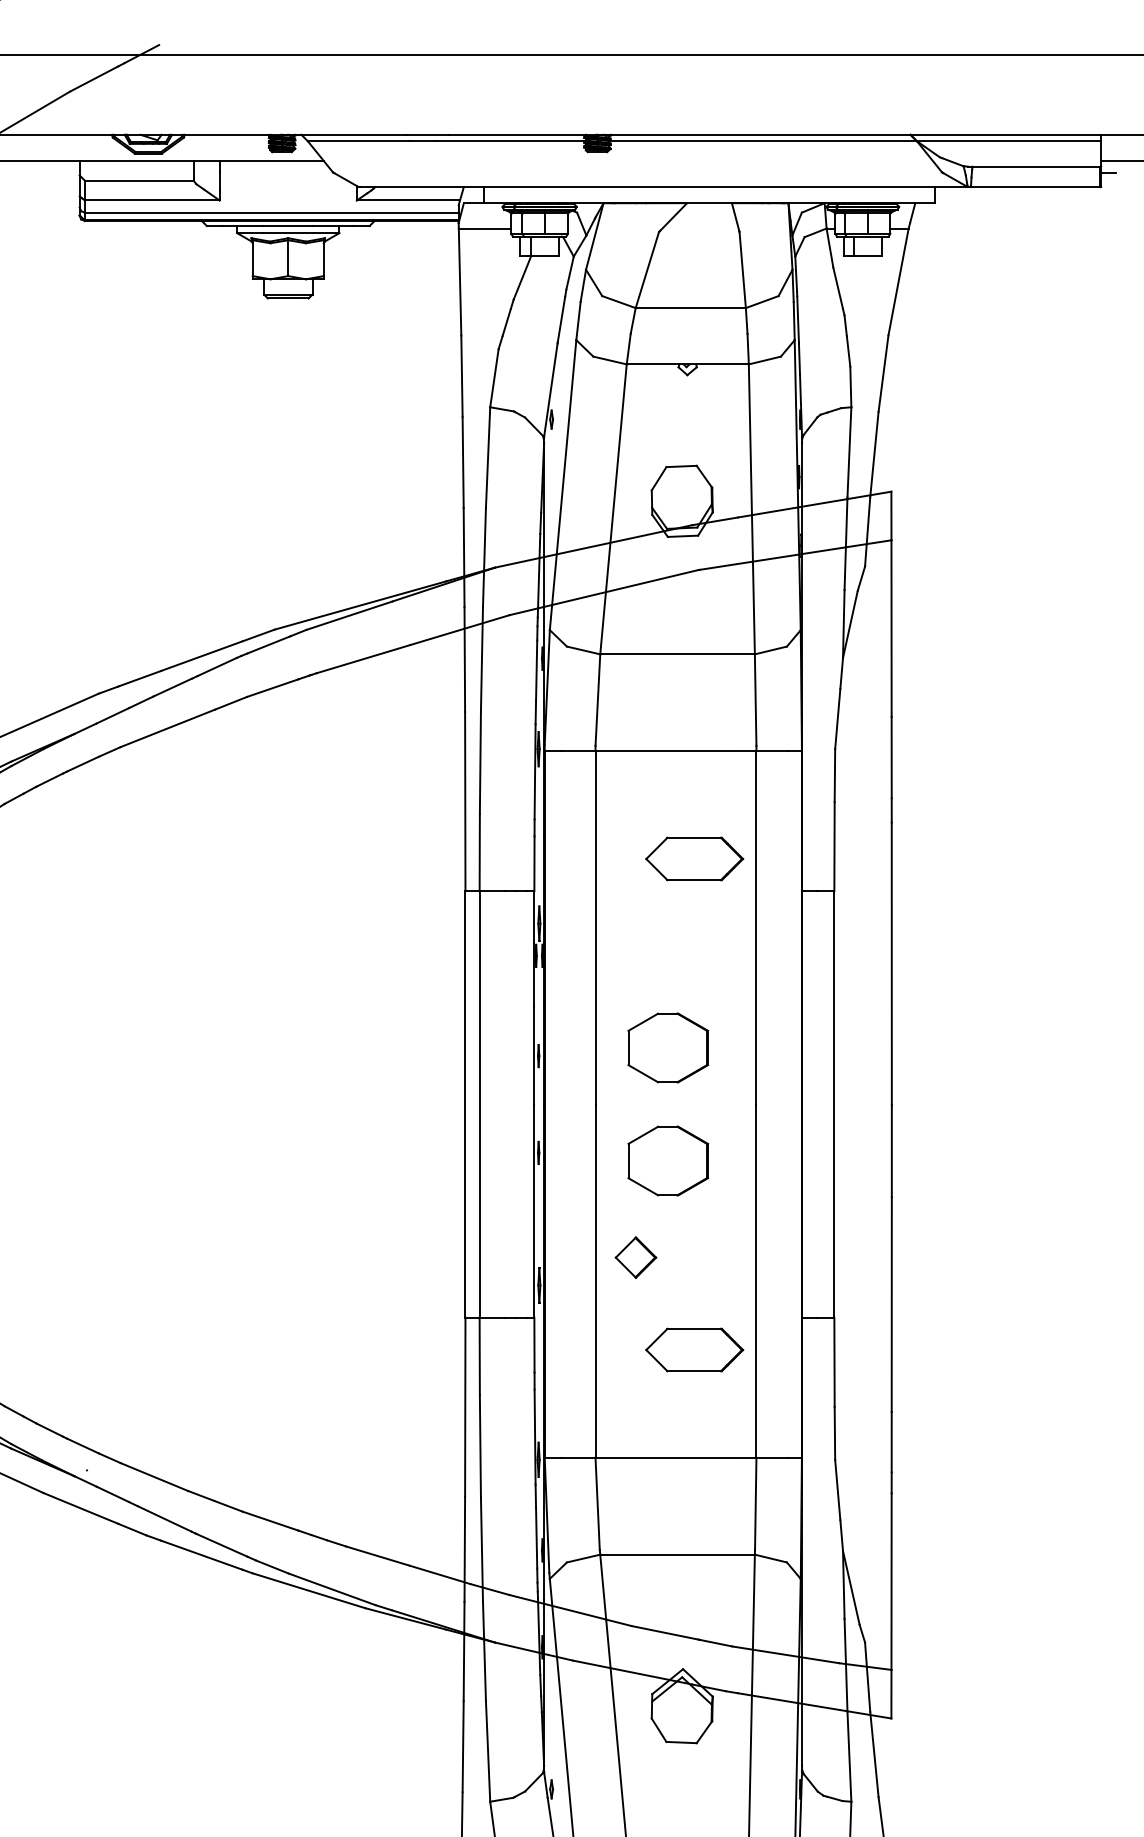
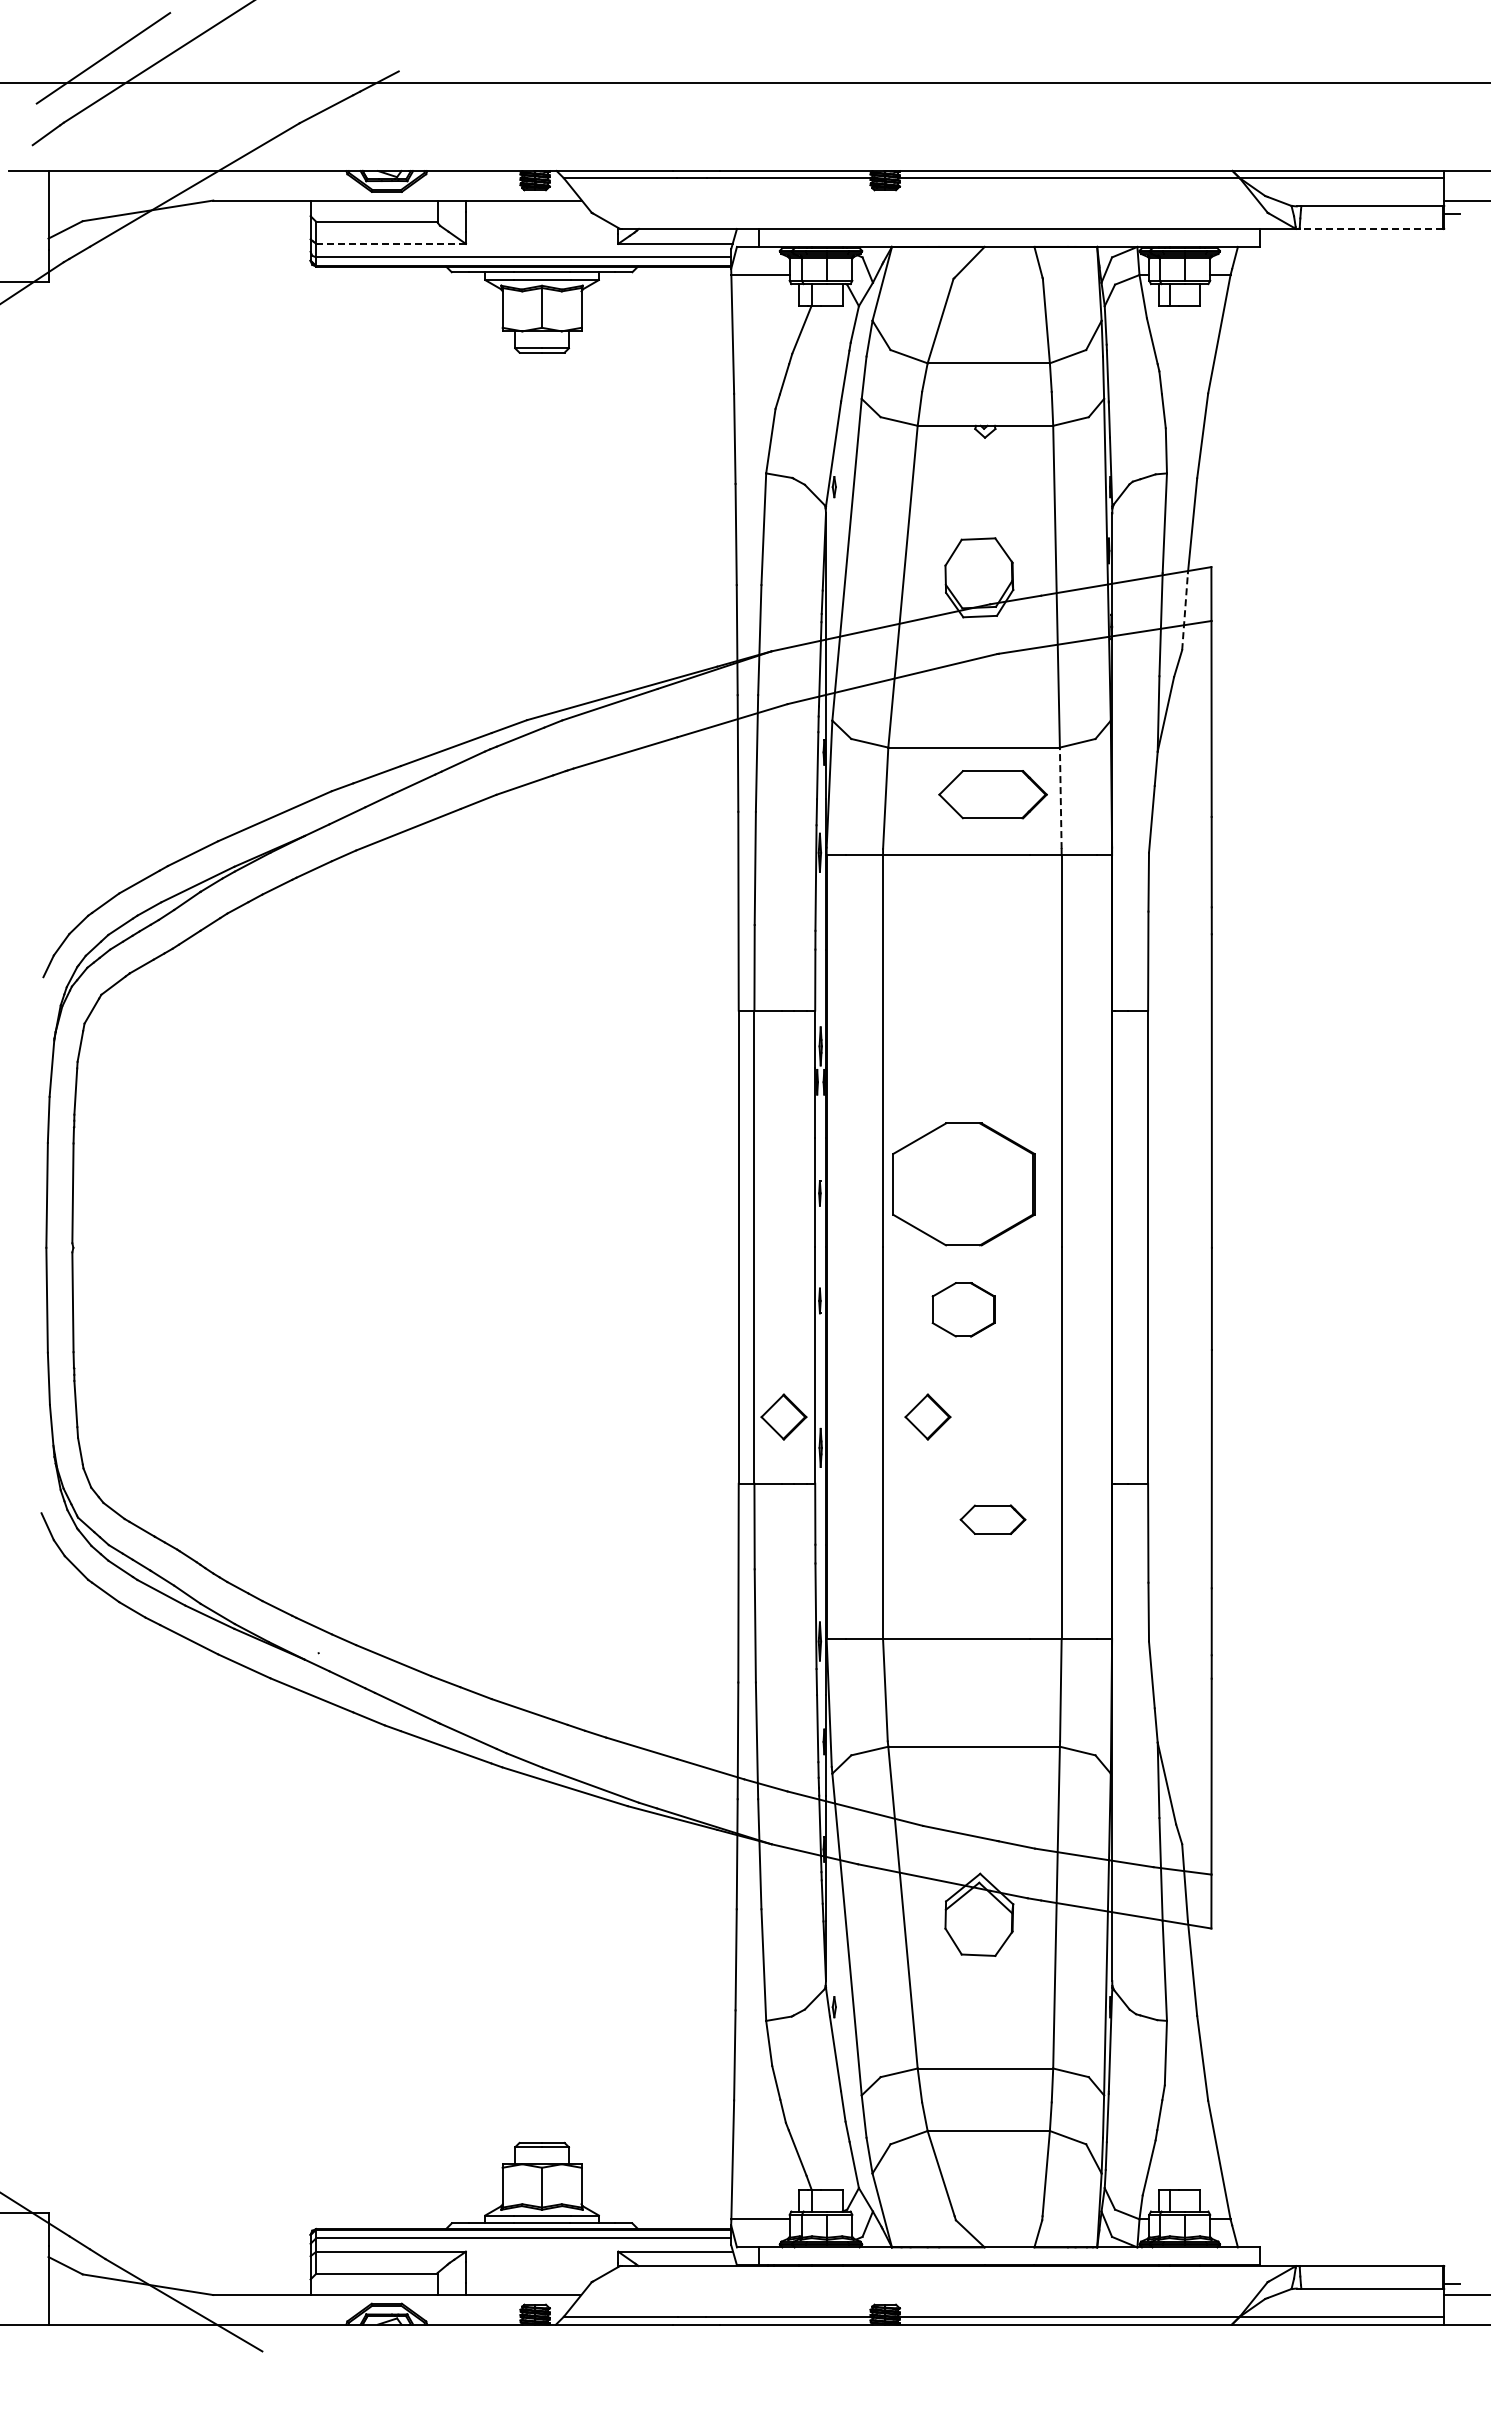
line: (1034, 187) -> (1370, 229), solid -> dashed
line: (152, 200) -> (391, 243), solid -> dashed
line: (868, 531) -> (1185, 611), solid -> dashed
line: (755, 700) -> (1060, 798), solid -> dashed
part: (694, 858) -> (992, 794), moved
part: (668, 1048) -> (963, 1184), size x1.6
part: (668, 1160) -> (963, 1309), size x0.7
part: (505, 1257) -> (783, 1416), added
part: (694, 1349) -> (992, 1519), size x0.6

